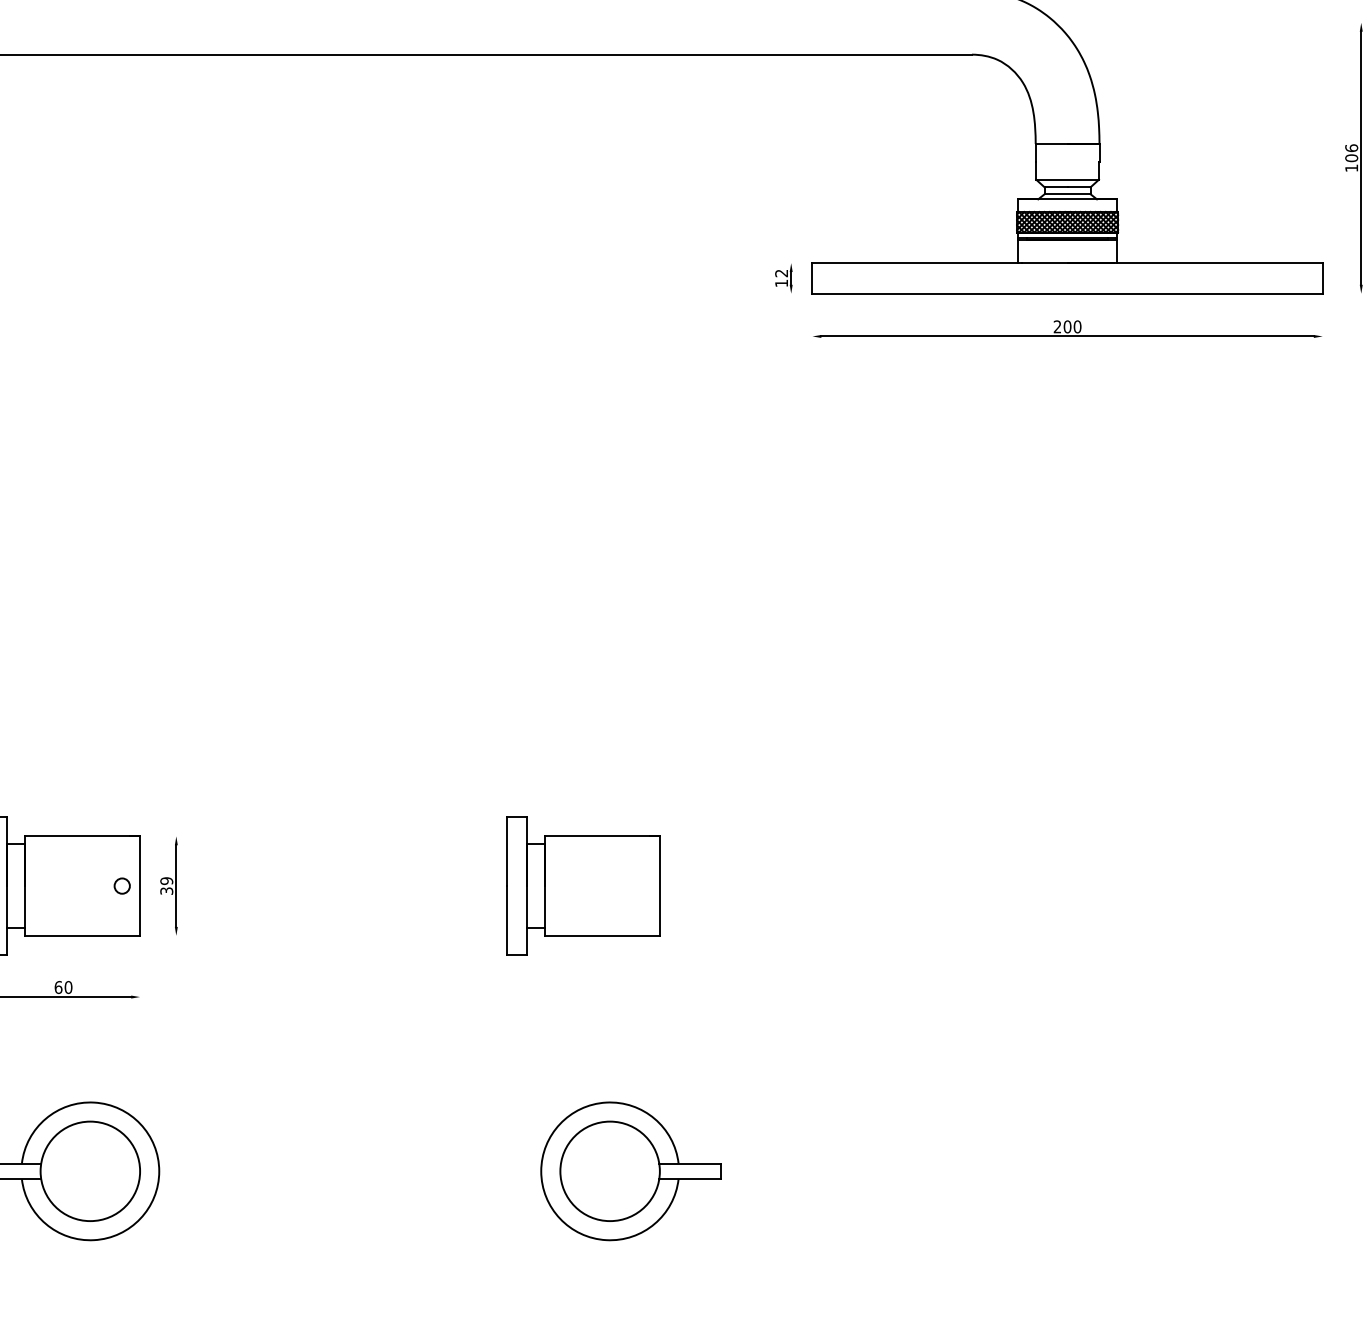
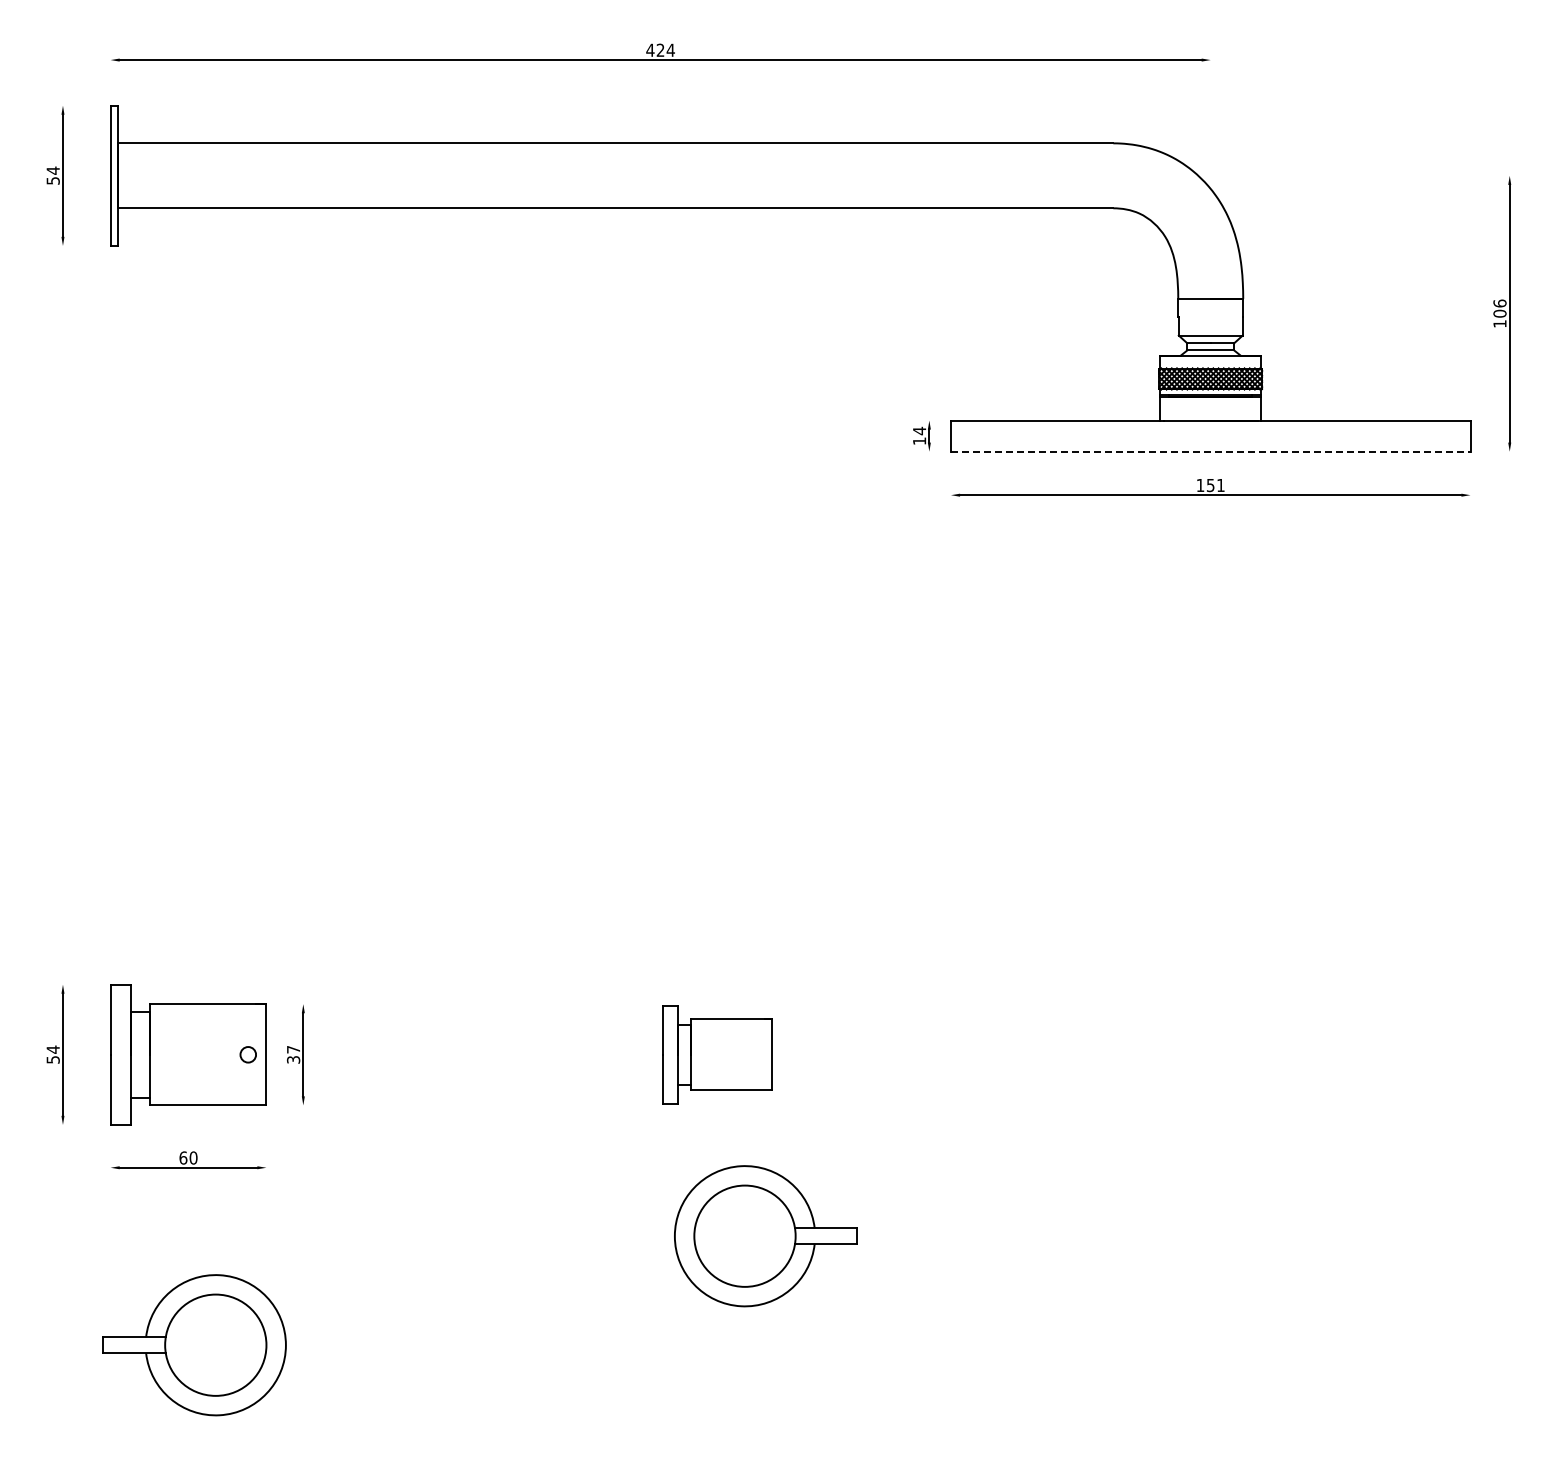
text: (781, 272) -> (919, 430), 12 -> 14
line: (1067, 293) -> (1210, 451), solid -> dashed
text: (1067, 326) -> (1210, 485), 200 -> 151
text: (166, 880) -> (293, 1049), 39 -> 37
part: (583, 885) -> (717, 1054), size x0.7
part: (630, 1171) -> (765, 1236), moved

